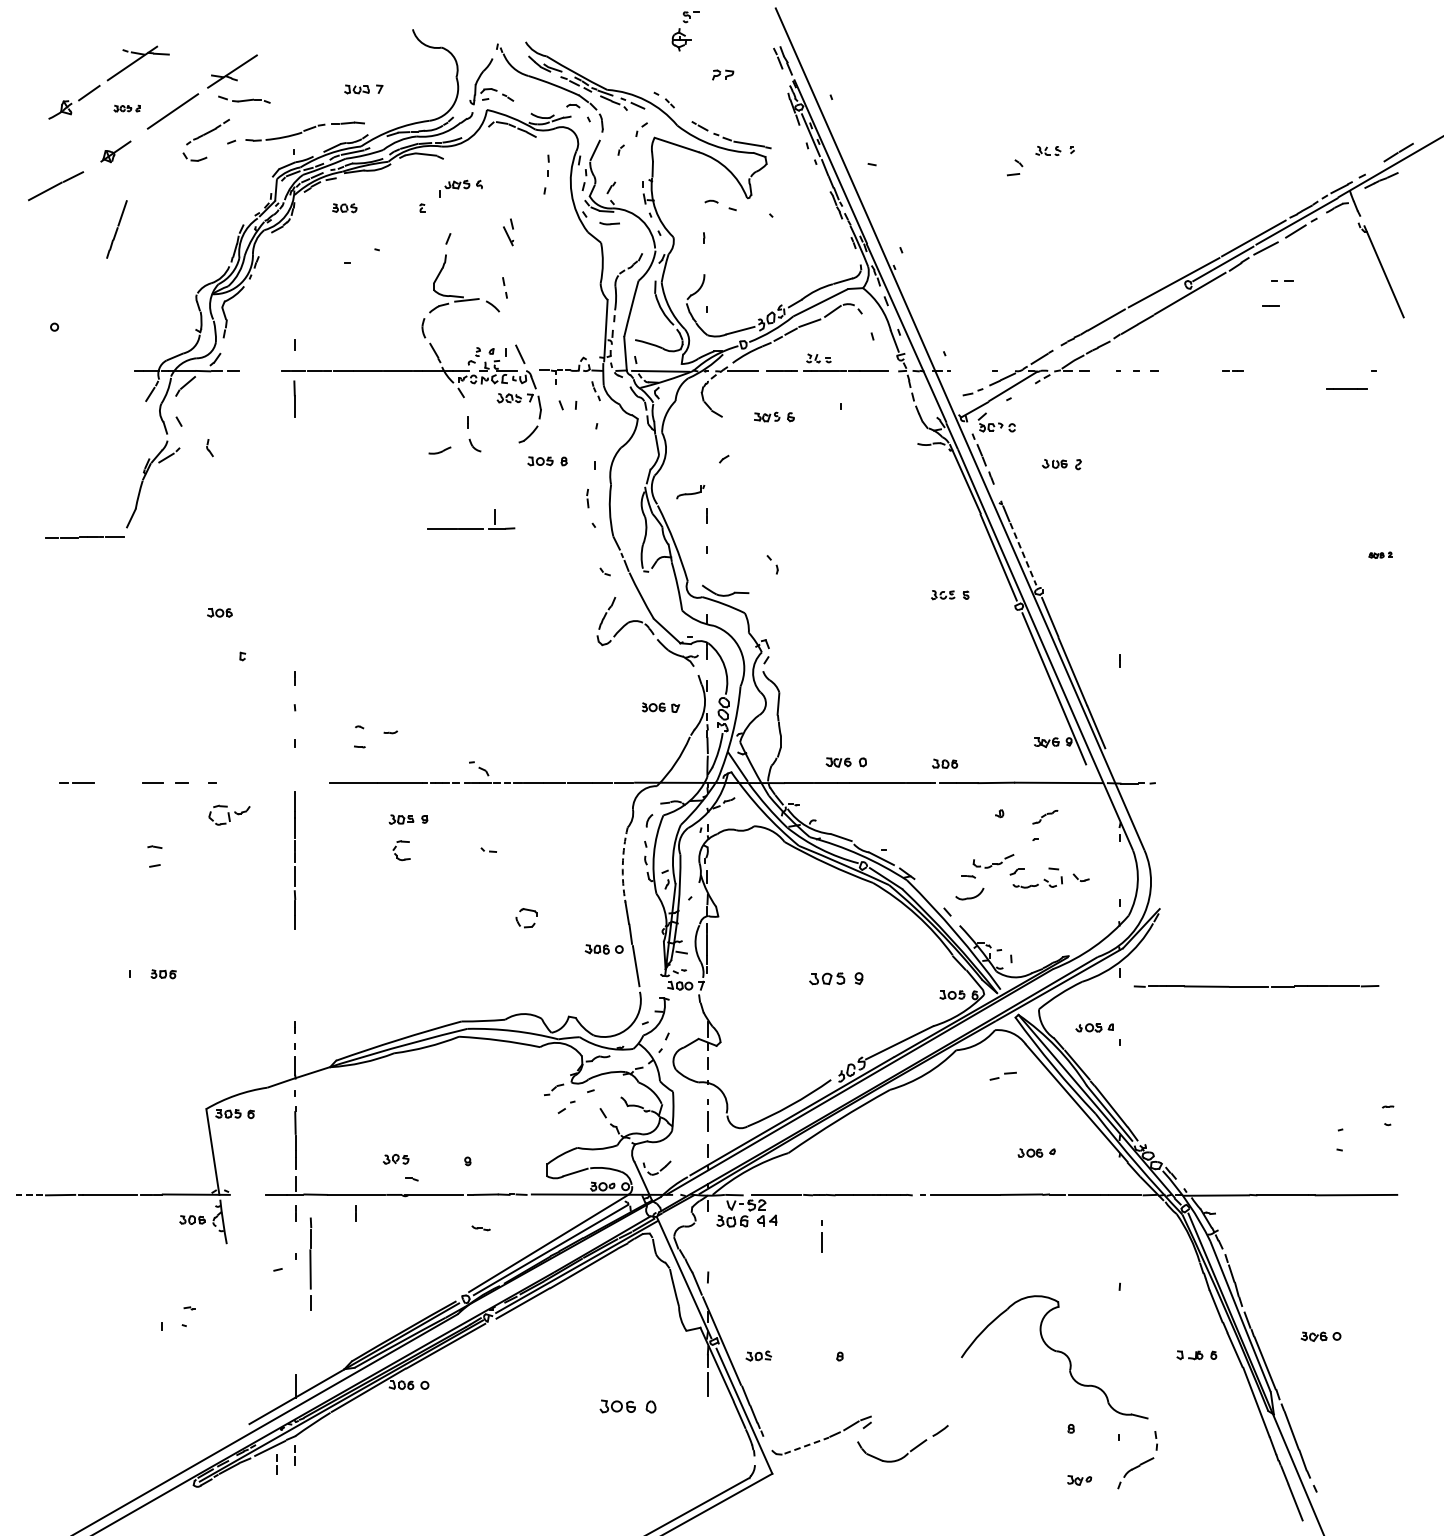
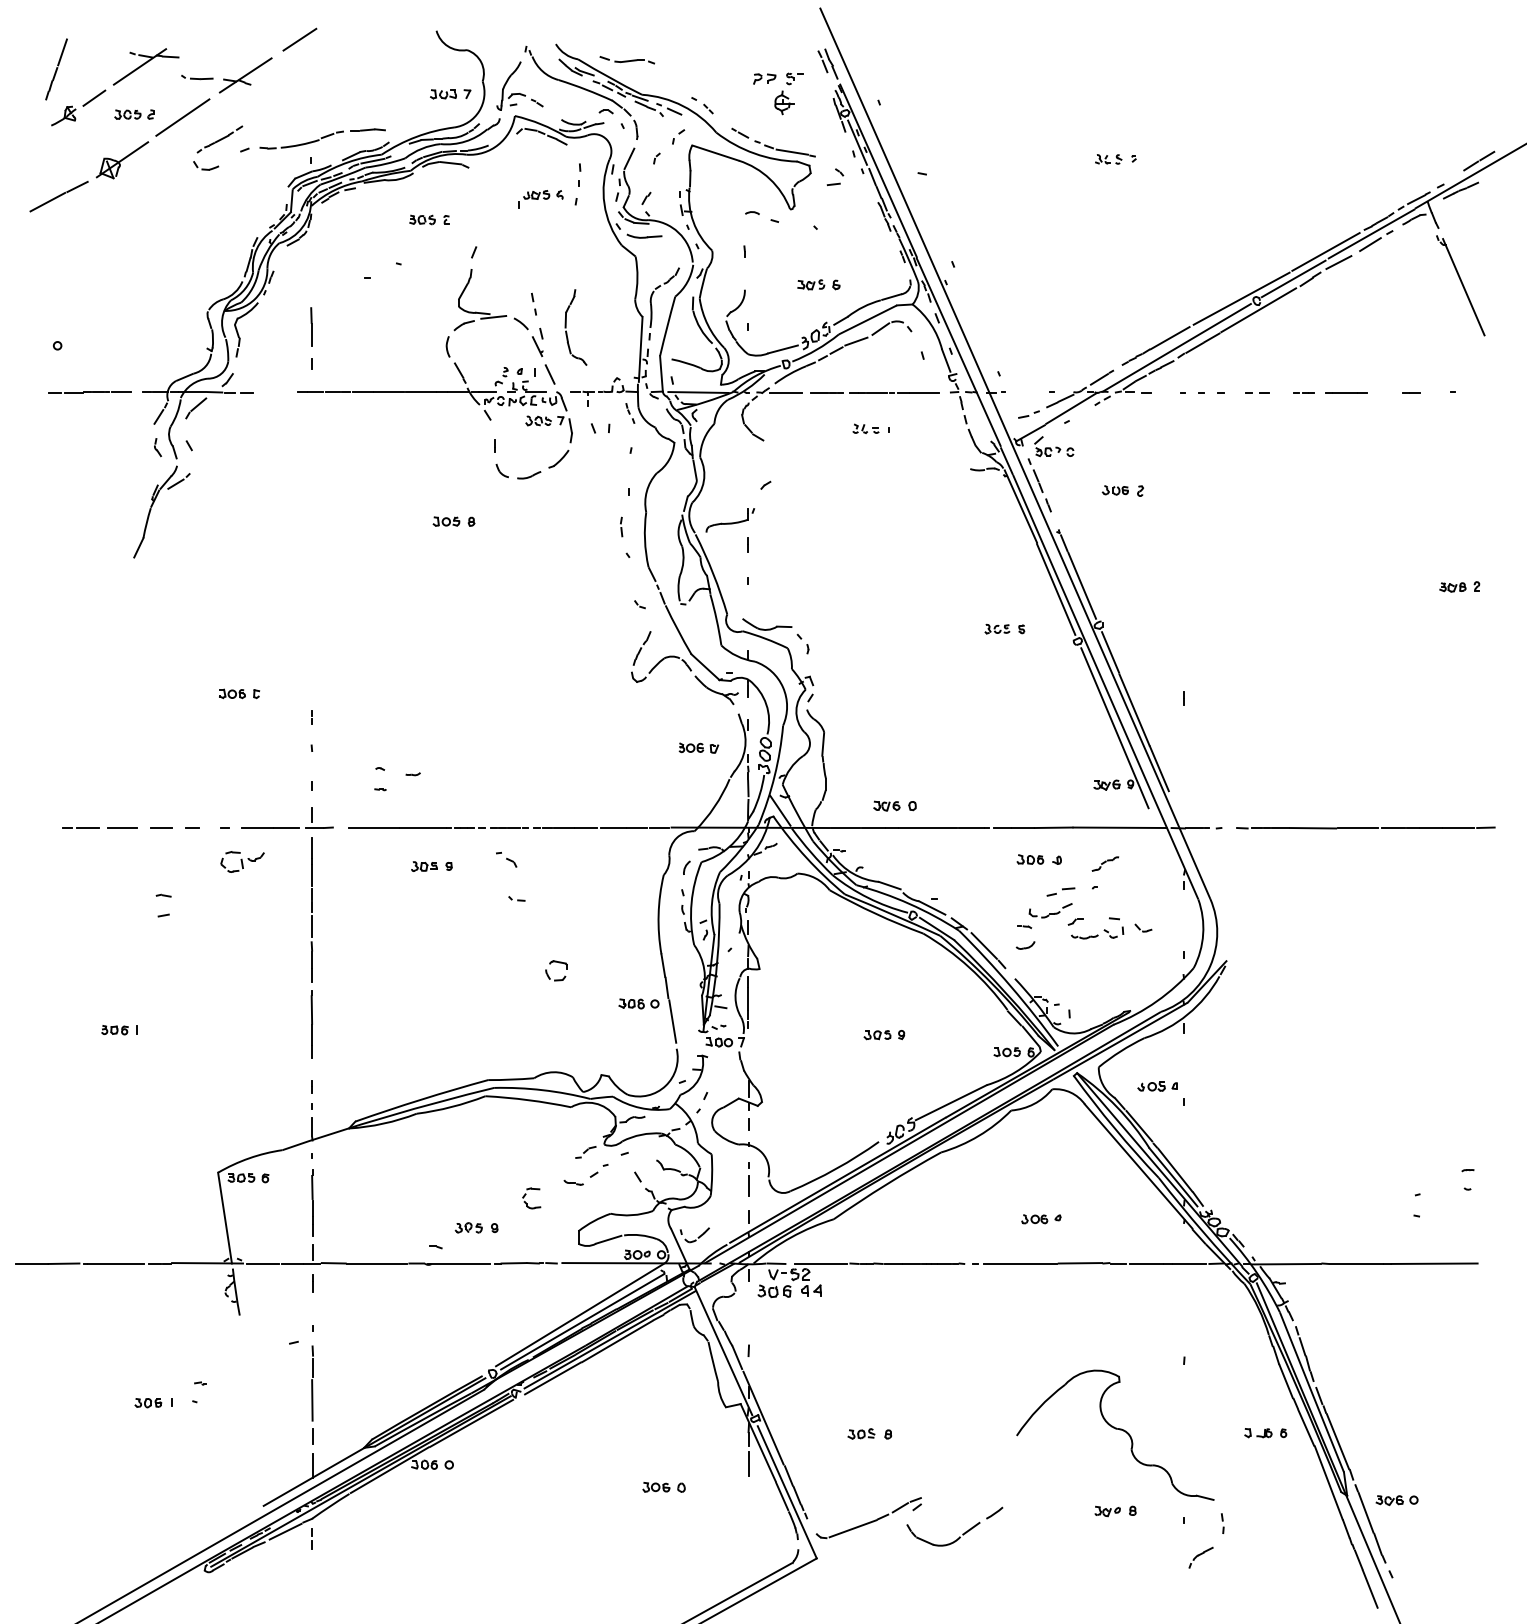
part: (685, 30) -> (788, 93), moved
line: (283, 37) -> (299, 39), added
part: (186, 73) -> (197, 77), added
part: (363, 89) -> (450, 94), moved
part: (243, 100) -> (626, 60), moved
part: (127, 108) -> (134, 114), size x1.43
part: (115, 152) -> (122, 160), size x1.67
part: (1015, 168) -> (835, 177), moved
part: (461, 188) -> (540, 199), moved
part: (344, 207) -> (422, 219), moved
part: (609, 222) -> (644, 235), size x1.67
line: (116, 229) -> (56, 69), moved
part: (508, 232) -> (537, 342), moved
line: (1284, 280) -> (1259, 392), moved
line: (1271, 306) -> (1411, 392), moved
part: (535, 309) -> (566, 327), added
line: (1112, 328) -> (1176, 347), added
part: (818, 358) -> (865, 428), moved
line: (1346, 389) -> (1346, 392), moved
line: (294, 398) -> (311, 326), moved
part: (774, 416) -> (818, 284), moved
part: (209, 447) -> (157, 447), moved
part: (440, 450) -> (529, 475), moved
part: (547, 461) -> (453, 521), moved
part: (690, 492) -> (730, 520), size x1.67
part: (471, 528) -> (287, 827), moved
line: (84, 537) -> (89, 392), moved
line: (1023, 553) -> (1082, 585), dashed -> solid
part: (1380, 554) -> (1459, 586), size x1.67
part: (772, 564) -> (802, 643), moved
part: (219, 612) -> (232, 693), moved
part: (945, 763) -> (1030, 859), moved
part: (479, 768) -> (506, 859), moved
line: (115, 782) -> (122, 827), added
part: (395, 848) -> (525, 1196), moved
arc: (622, 864) -> (658, 914), dashed -> solid
line: (930, 894) -> (983, 945), added
part: (969, 894) -> (1025, 945), size x0.62
line: (294, 968) -> (311, 1024), added
part: (163, 974) -> (114, 1030), moved
part: (836, 979) -> (884, 1035), size x0.71
part: (1256, 985) -> (1365, 827), moved
part: (1002, 1075) -> (1060, 891), moved
part: (1036, 1153) -> (1041, 1219), moved
part: (395, 1158) -> (468, 1227), moved
line: (29, 1194) -> (31, 1263), dashed -> solid
line: (248, 1194) -> (262, 1263), added
line: (356, 1213) -> (376, 1283), removed
part: (192, 1220) -> (148, 1403), moved
line: (480, 1227) -> (573, 1182), moved
line: (822, 1236) -> (869, 1307), removed
line: (310, 1263) -> (312, 1394), moved
part: (1320, 1336) -> (1396, 1500), moved
part: (758, 1355) -> (861, 1433), moved
part: (627, 1406) -> (663, 1487), size x0.71
line: (807, 1445) -> (853, 1528), dashed -> solid
line: (276, 1461) -> (292, 1545), removed
part: (1135, 1472) -> (1200, 1557), size x0.62
part: (1079, 1480) -> (1107, 1511), moved

